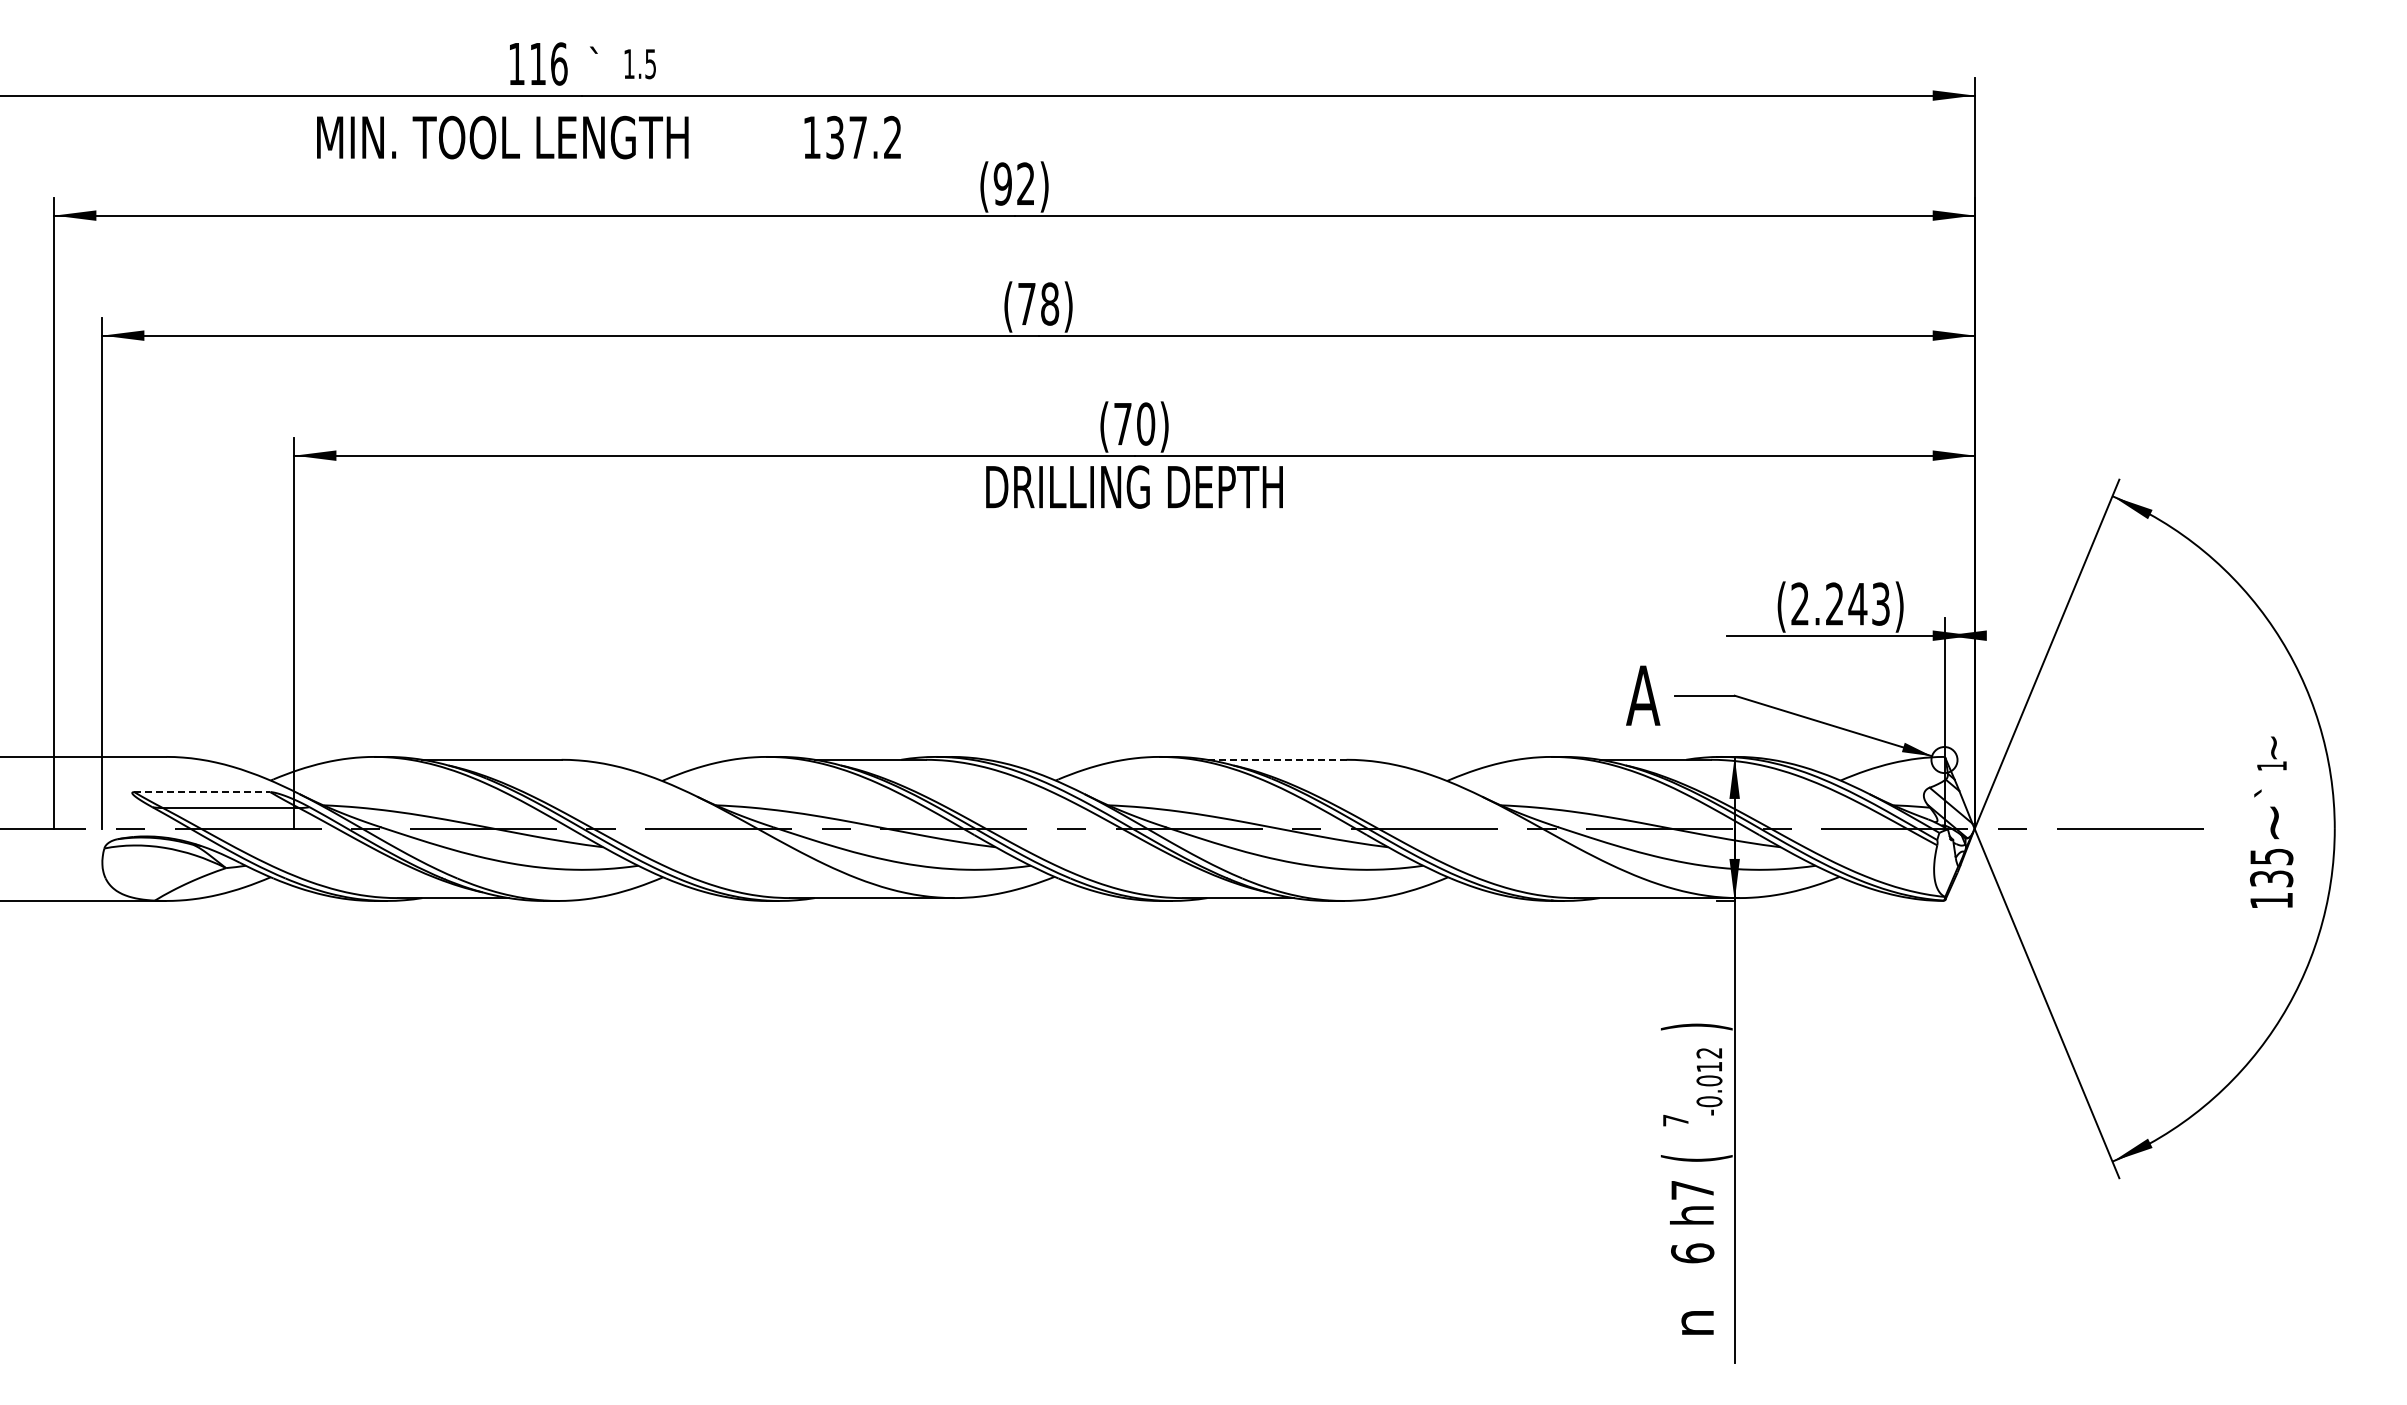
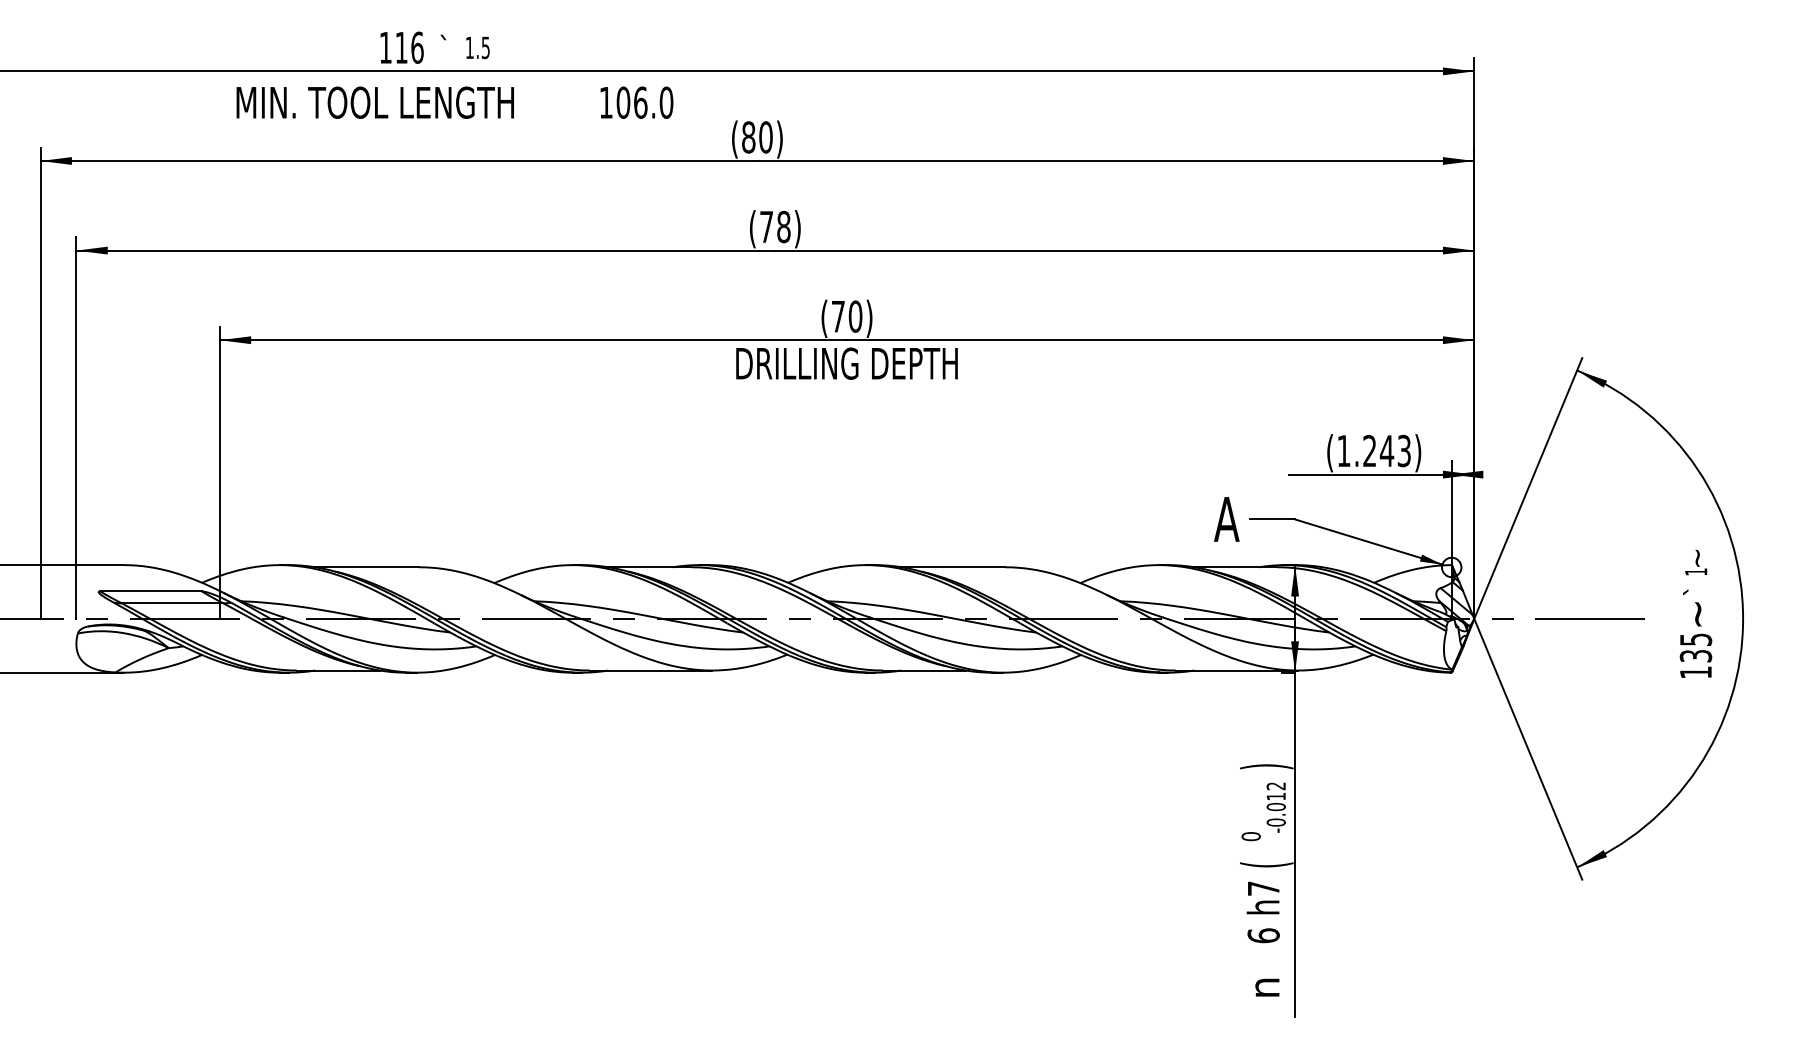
text: (863, 137) -> (644, 102), 137.2 -> 106.0
text: (1014, 183) -> (757, 137), (92) -> (80)
text: (1799, 603) -> (1343, 450), (2.243) -> (1.243)
line: (1276, 759) -> (953, 567), dashed -> solid
line: (202, 792) -> (151, 591), dashed -> solid
text: (1675, 1120) -> (1250, 836), 7 -> 0

